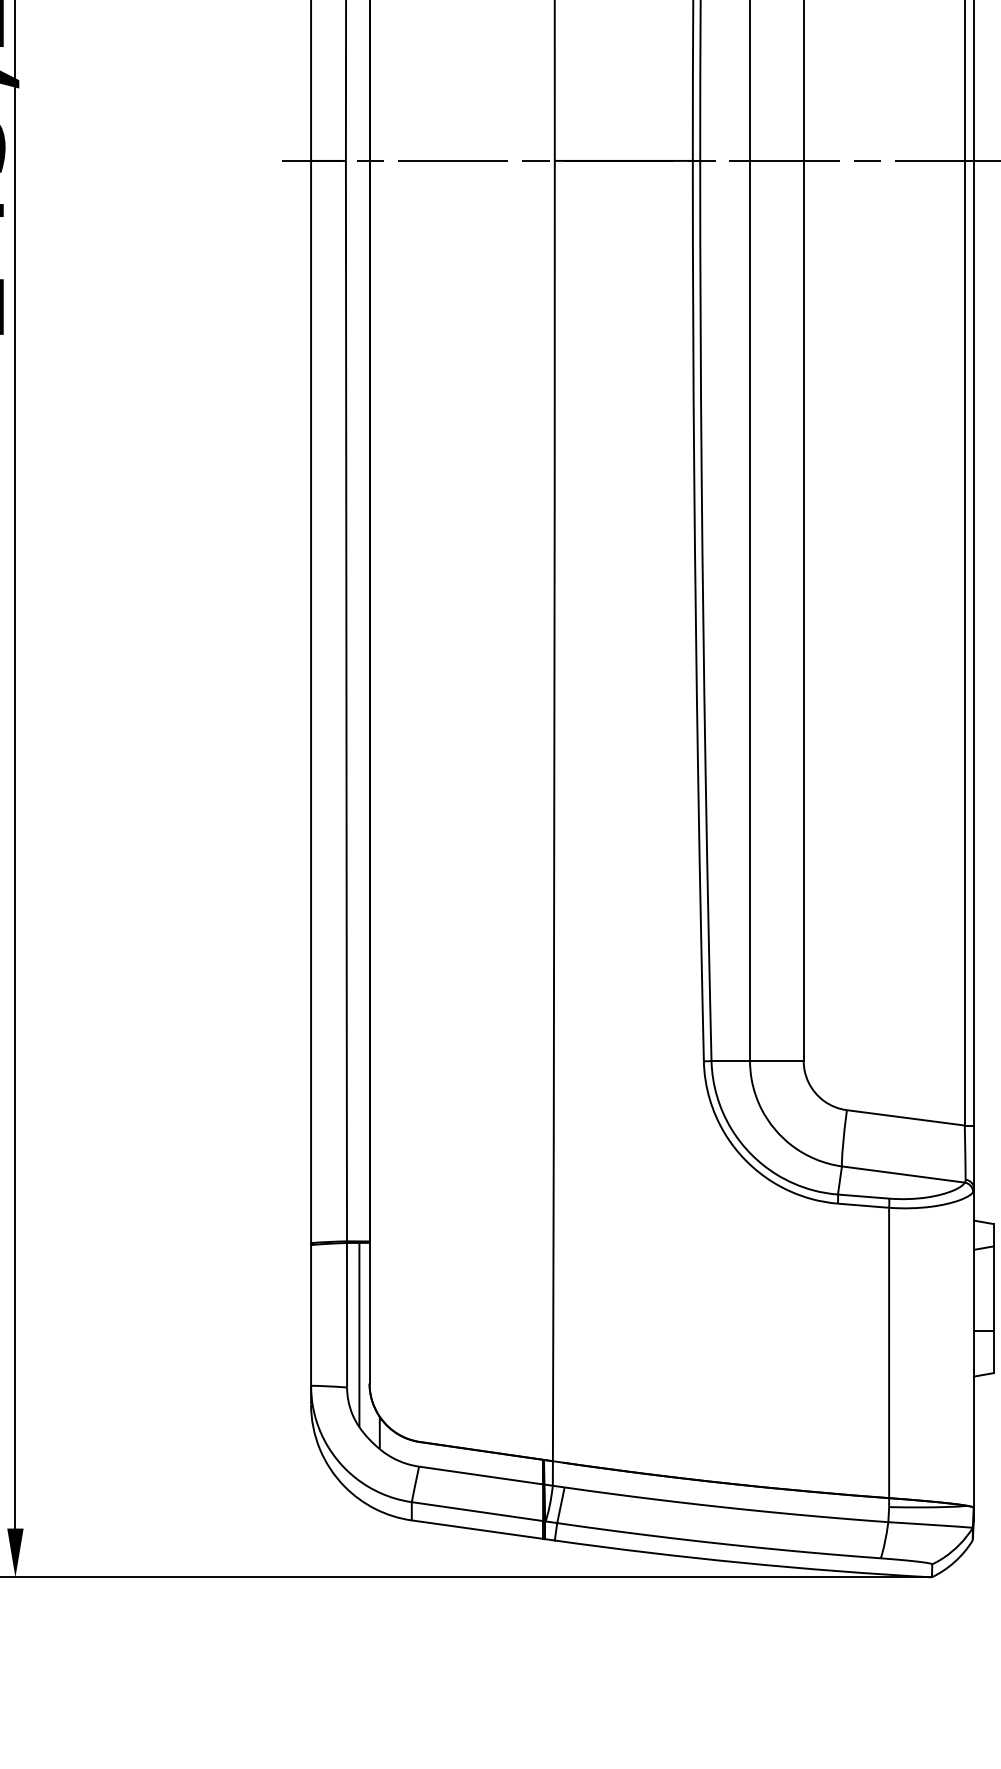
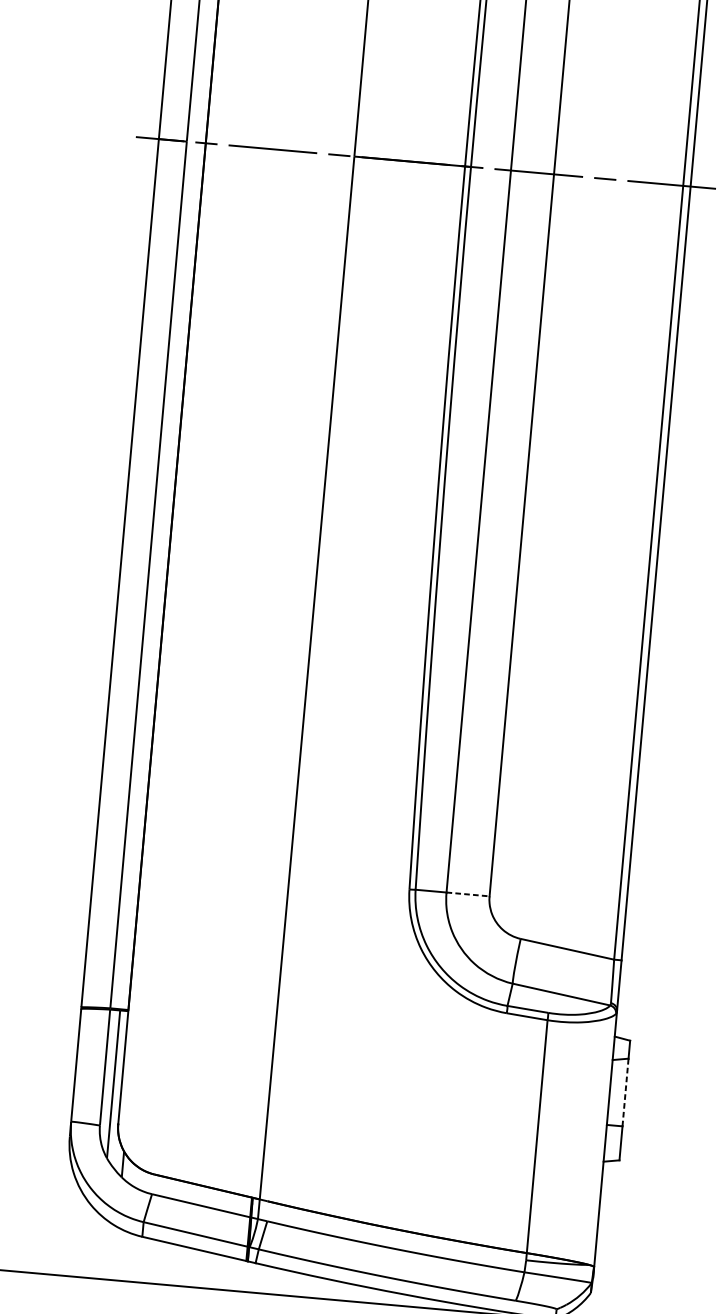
line: (776, 1061) -> (467, 894), solid -> dashed
line: (993, 1288) -> (625, 1092), solid -> dashed

